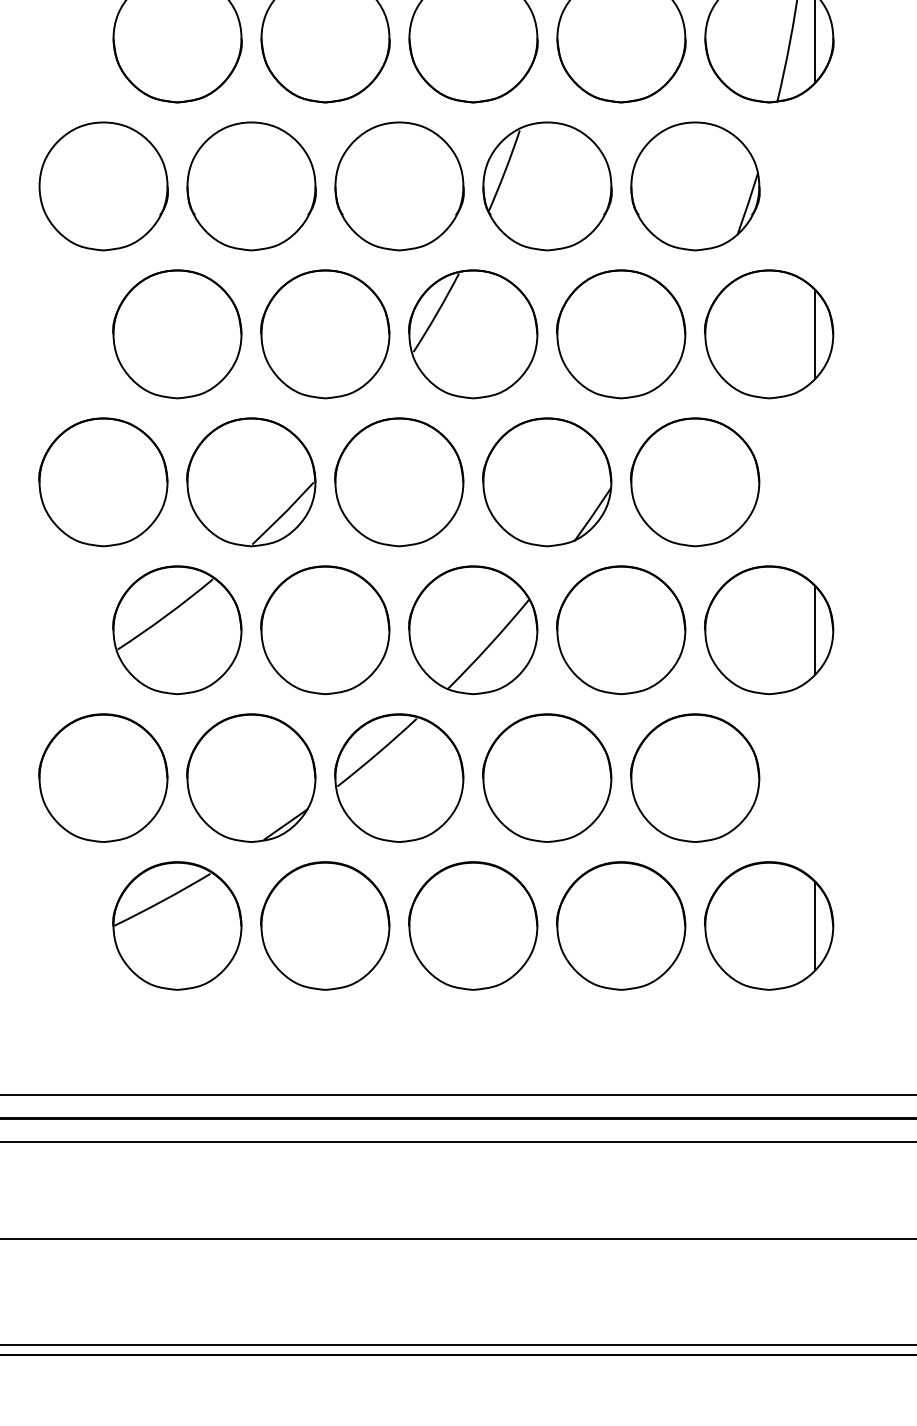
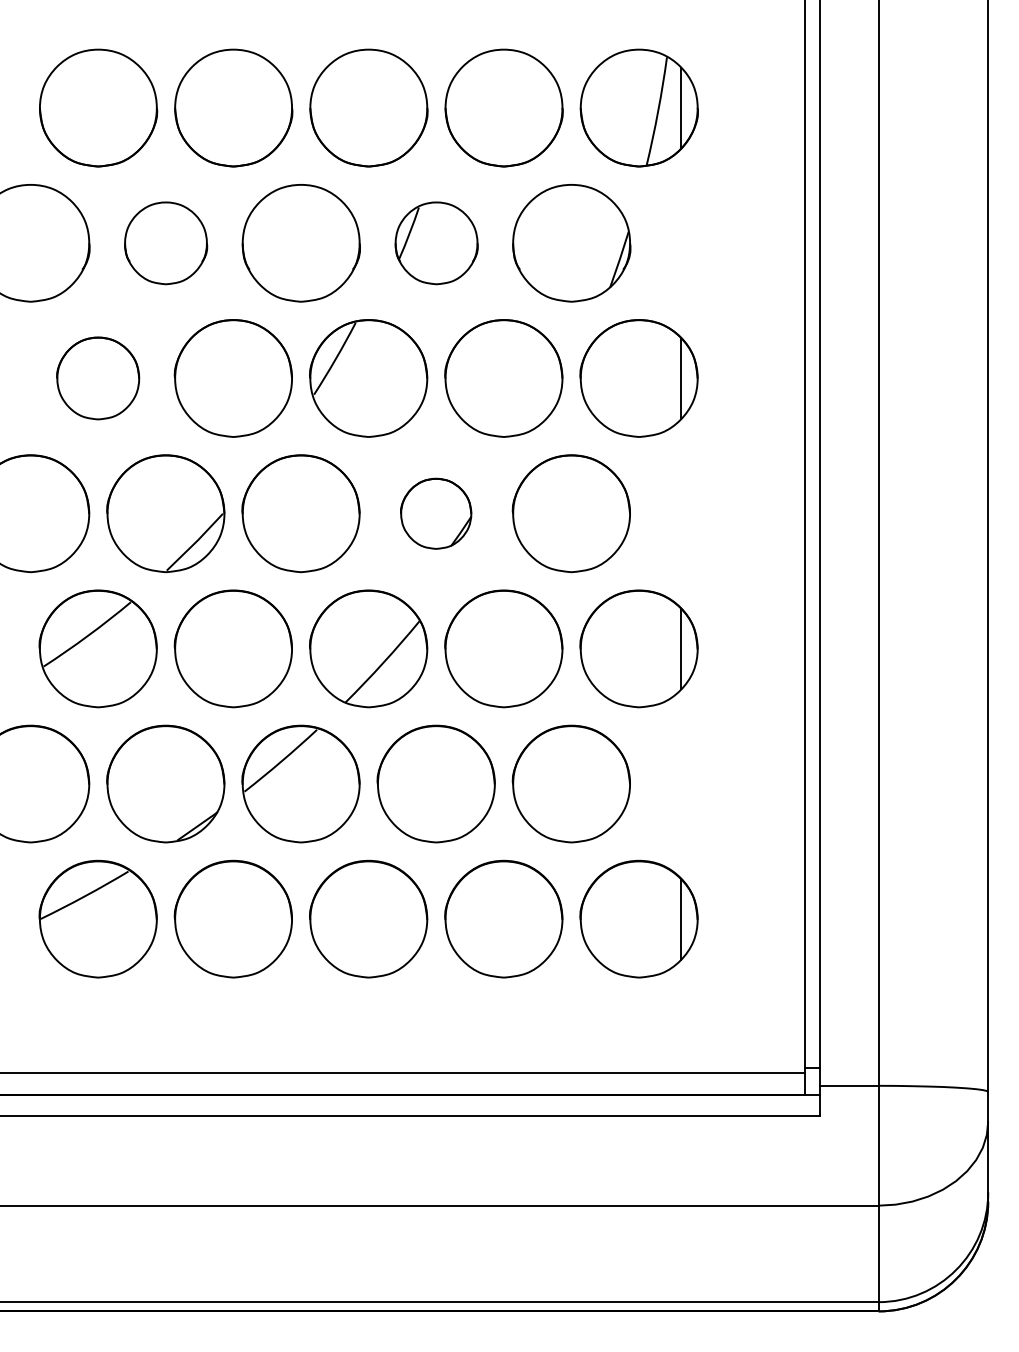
part: (250, 186) -> (165, 243), size x0.7
part: (547, 186) -> (436, 243), size x0.7
part: (176, 334) -> (97, 378), size x0.7
part: (546, 482) -> (435, 513), size x0.6

